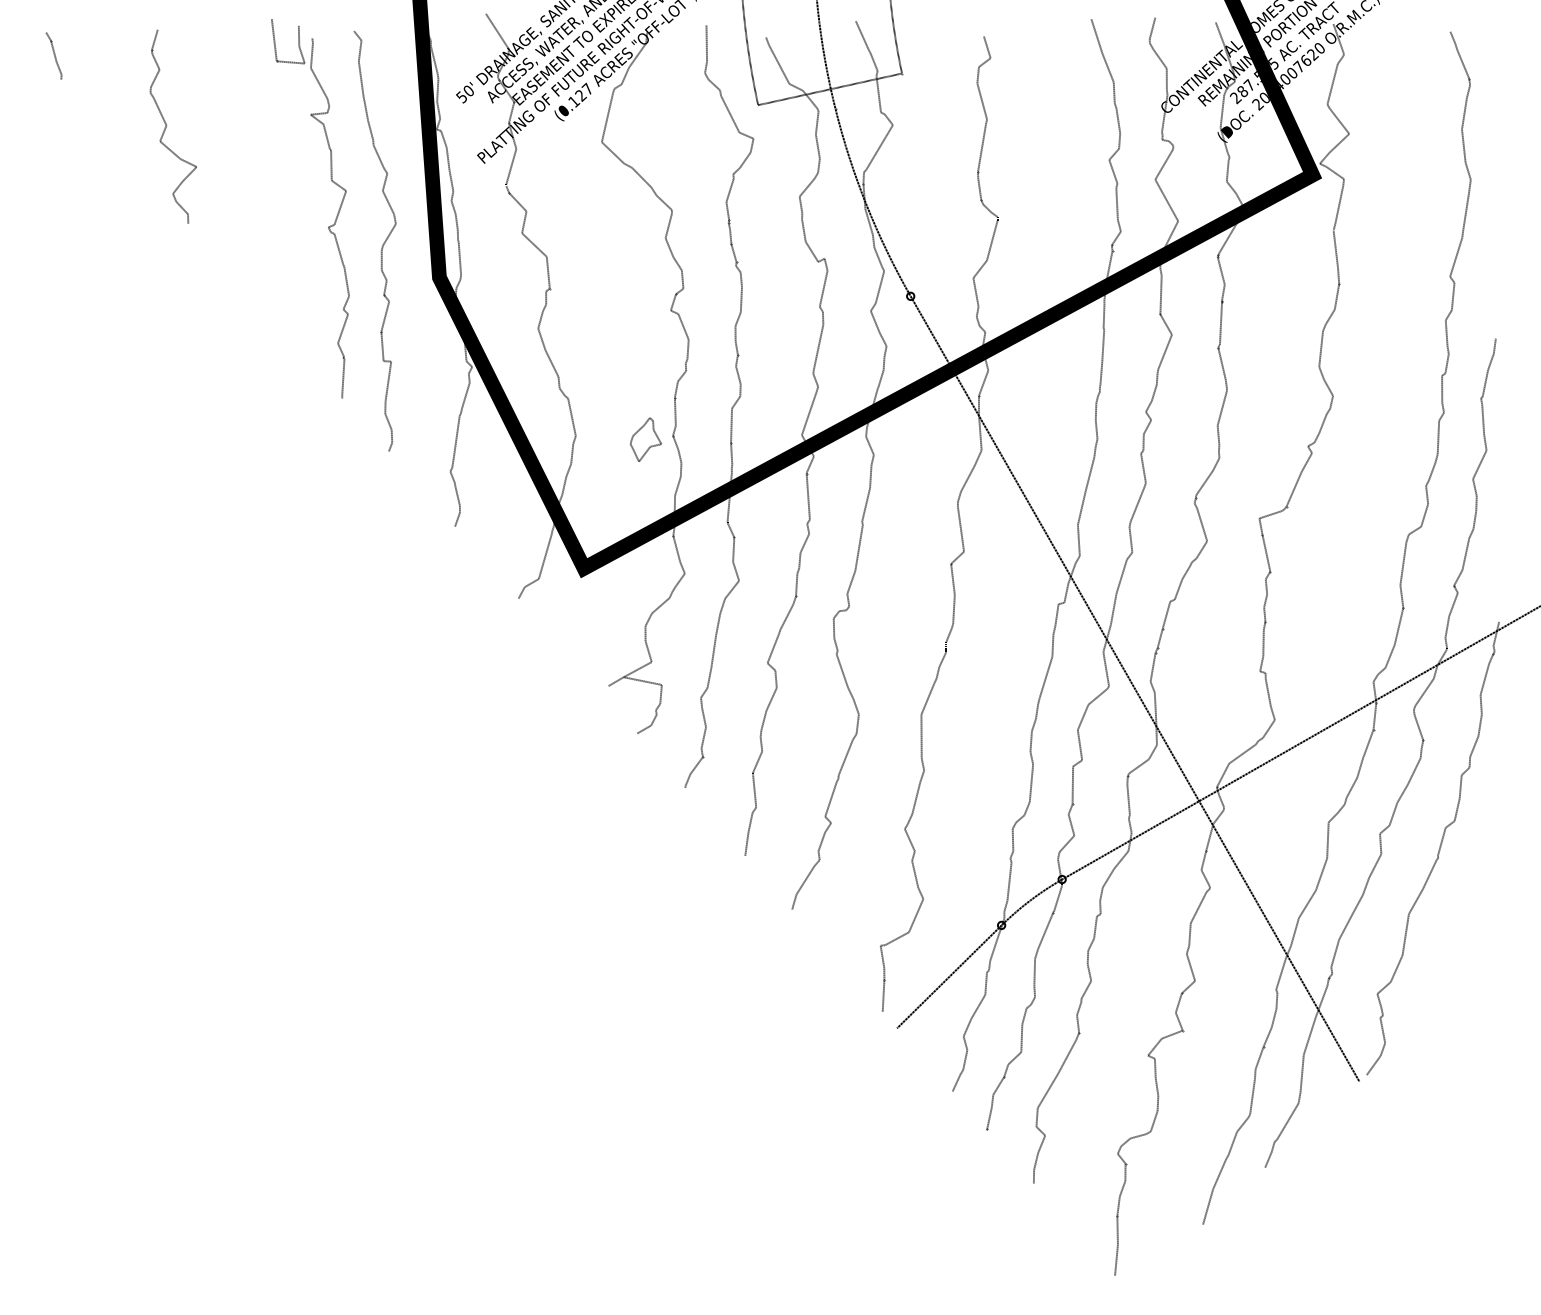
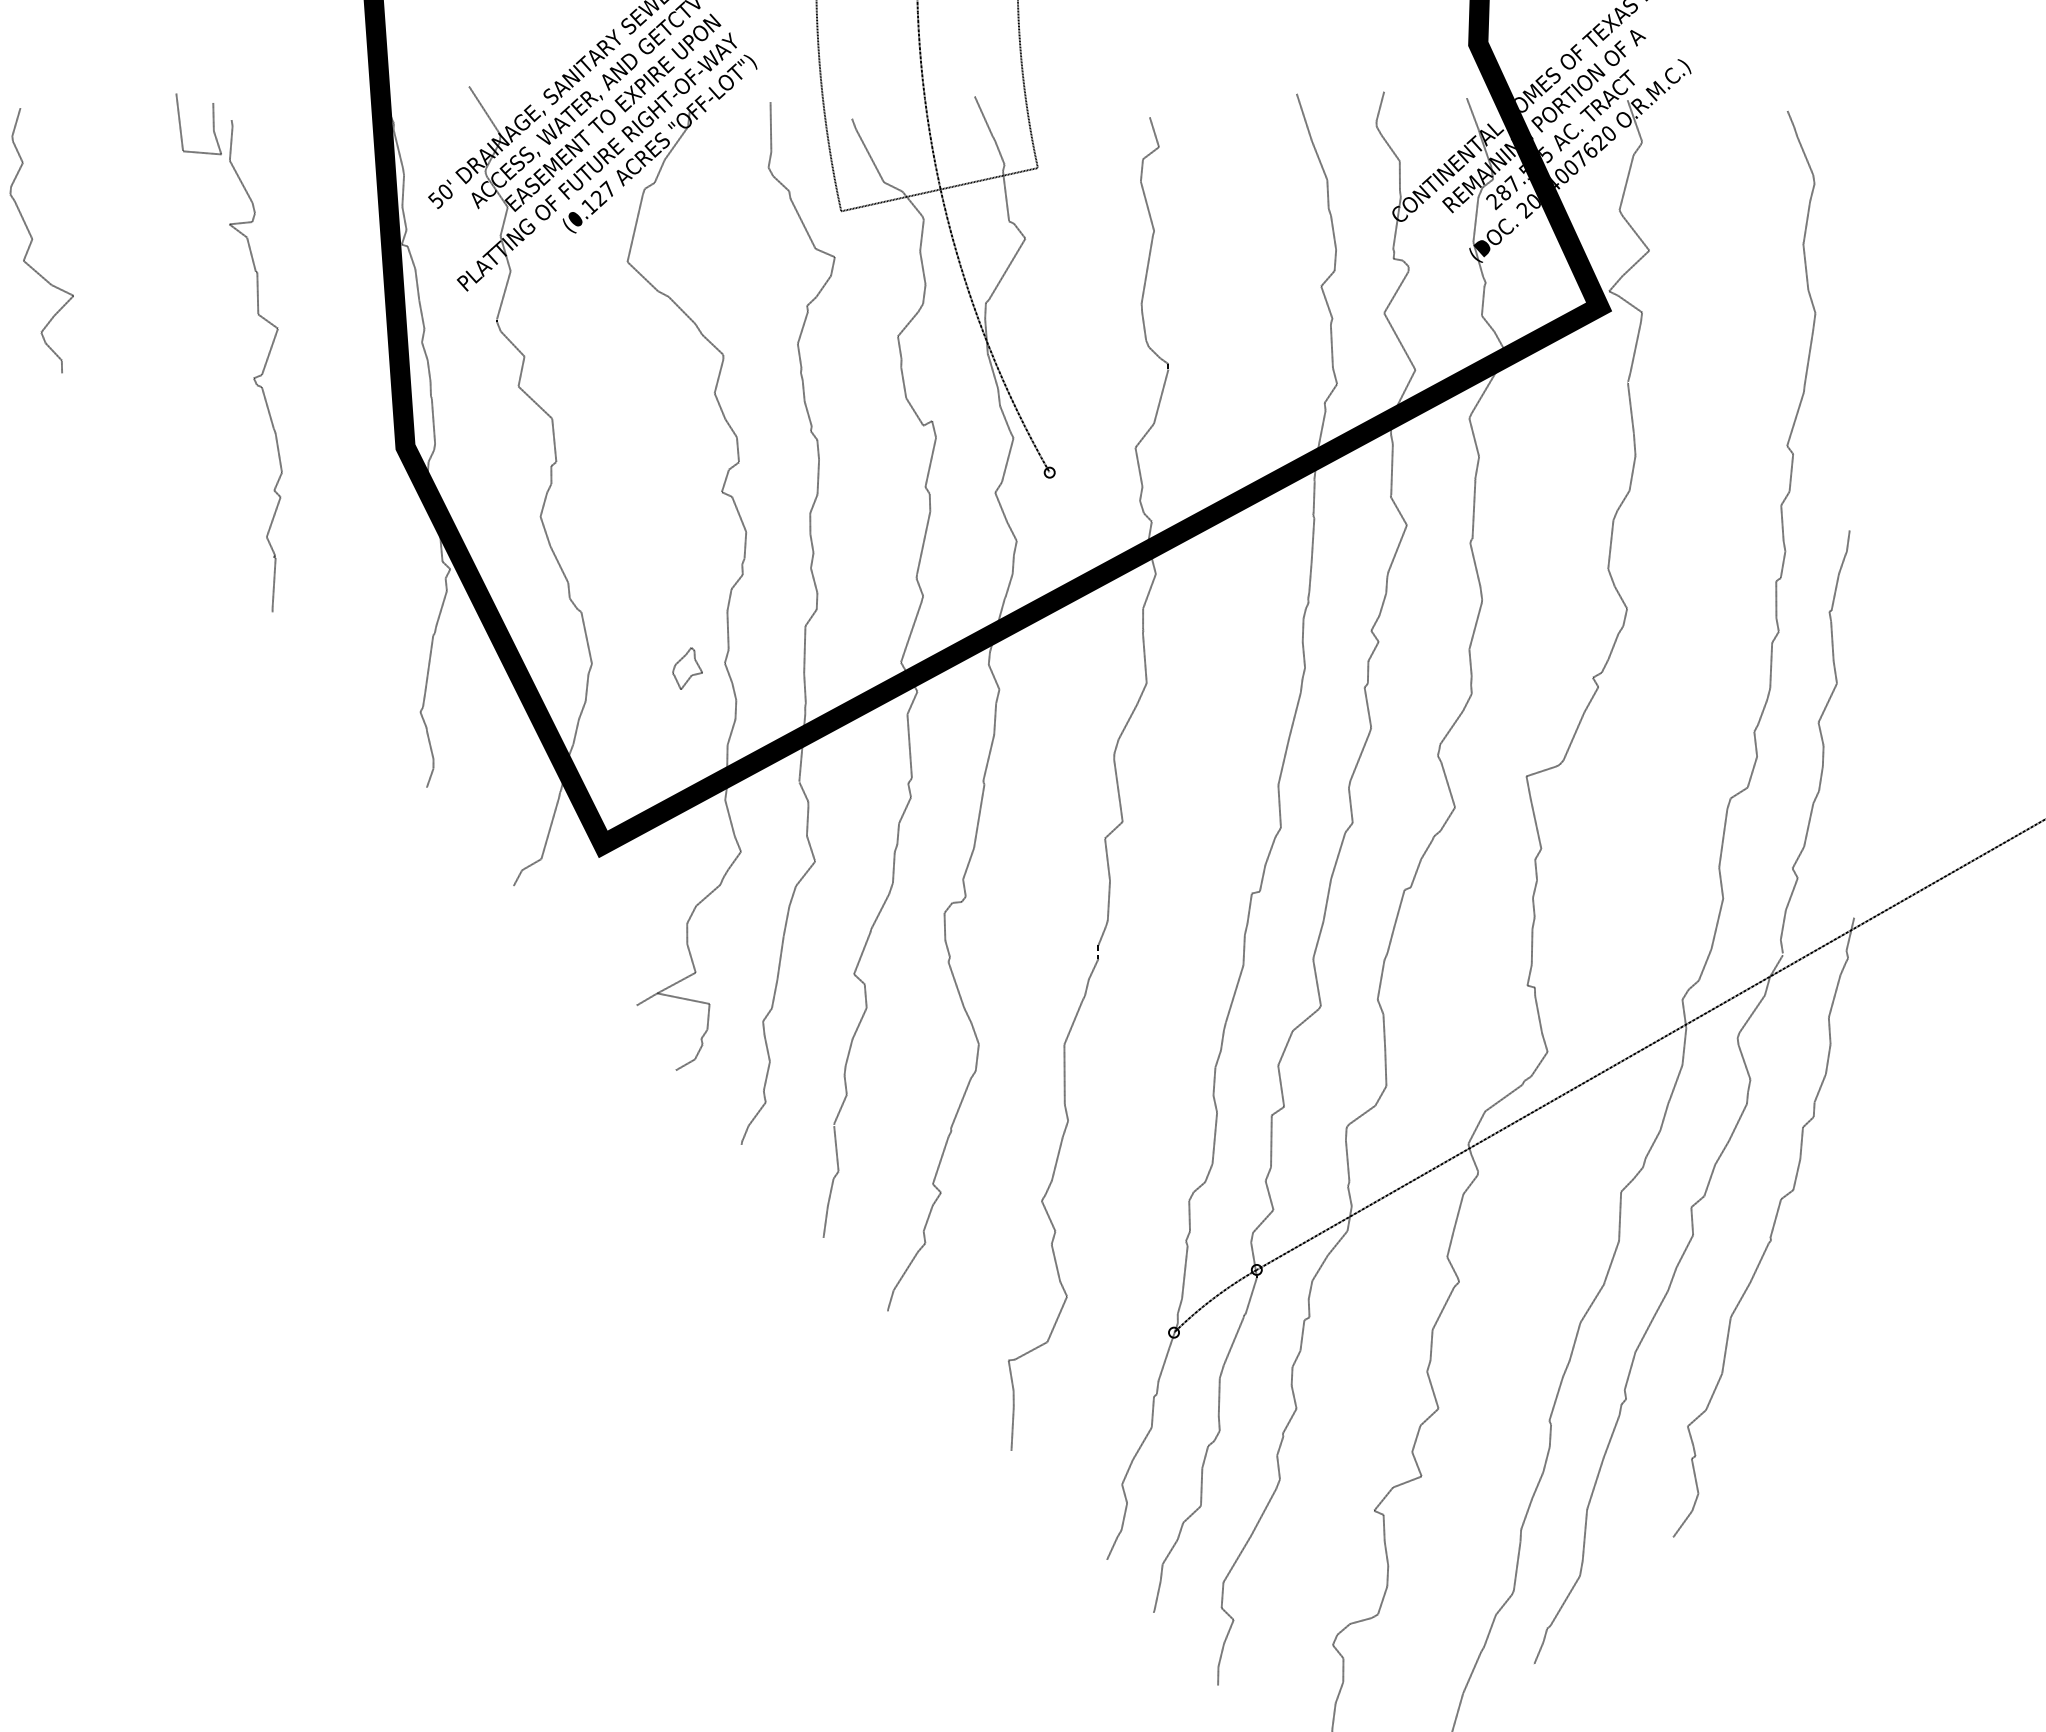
curve: (382, 244) -> (327, 401), removed
part: (645, 439) -> (687, 668), size x0.7
line: (1134, 688) -> (1355, 1008), removed
line: (949, 976) -> (1102, 1402), removed

